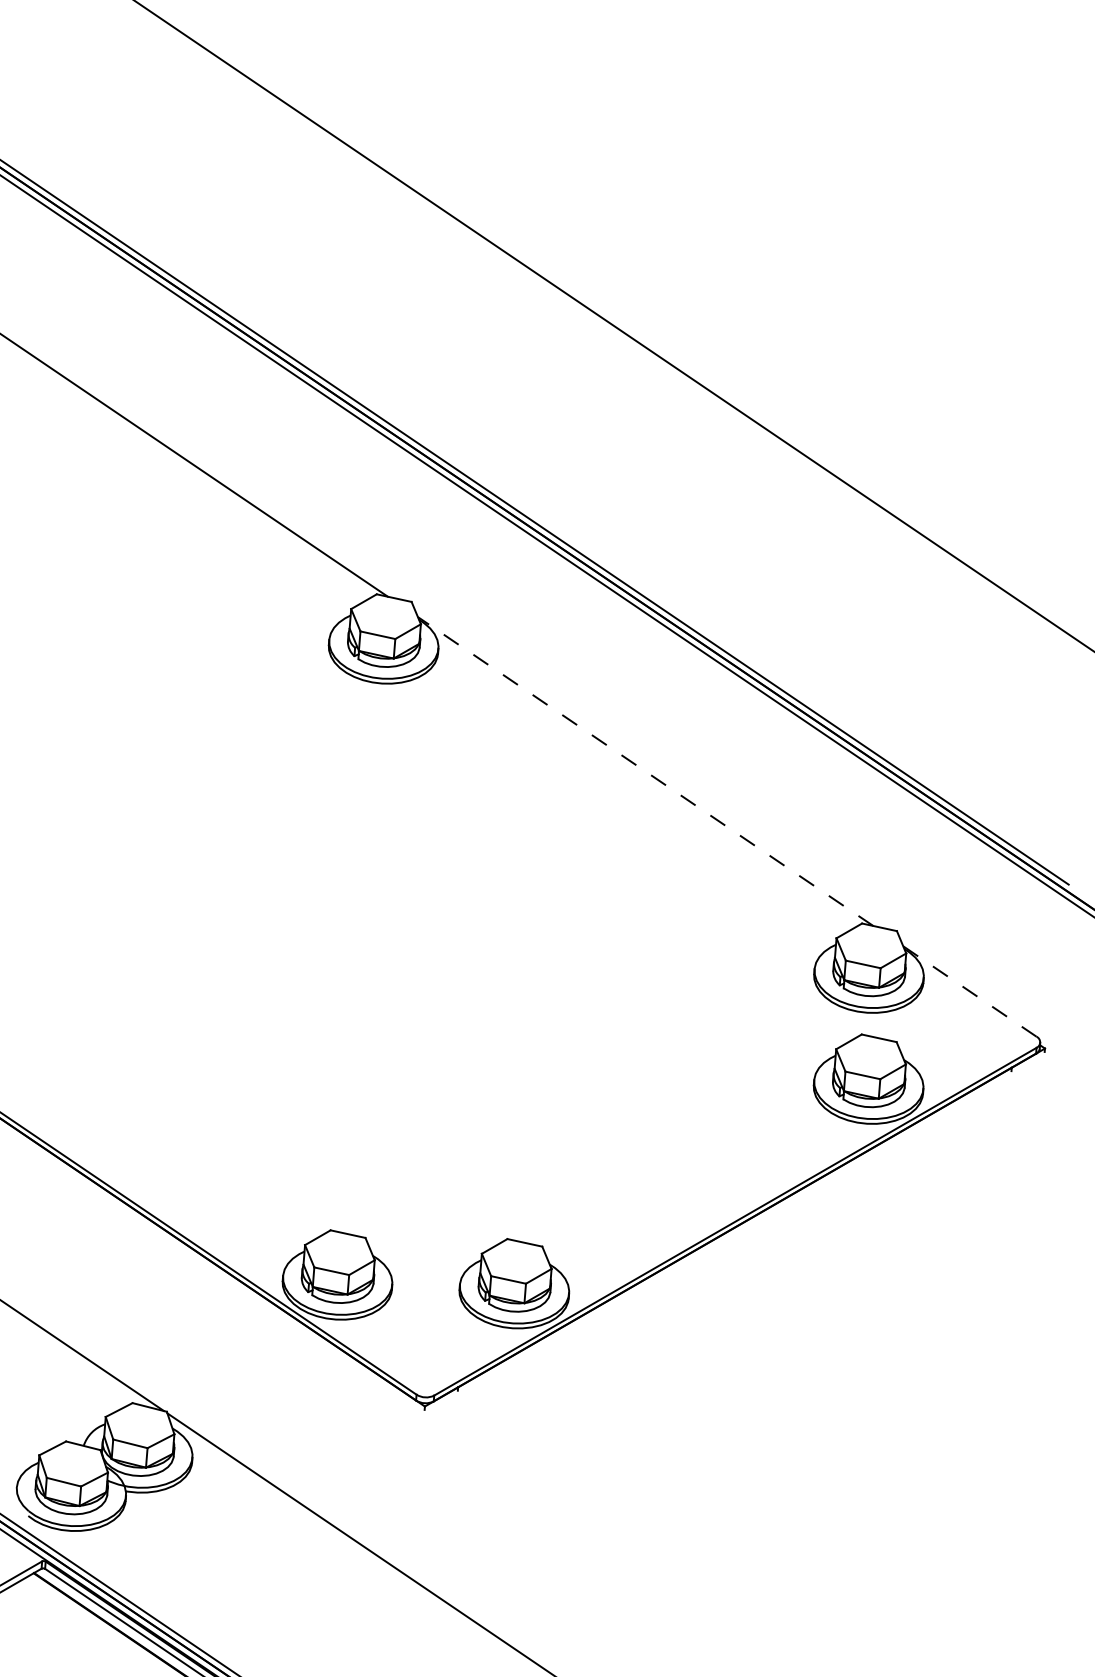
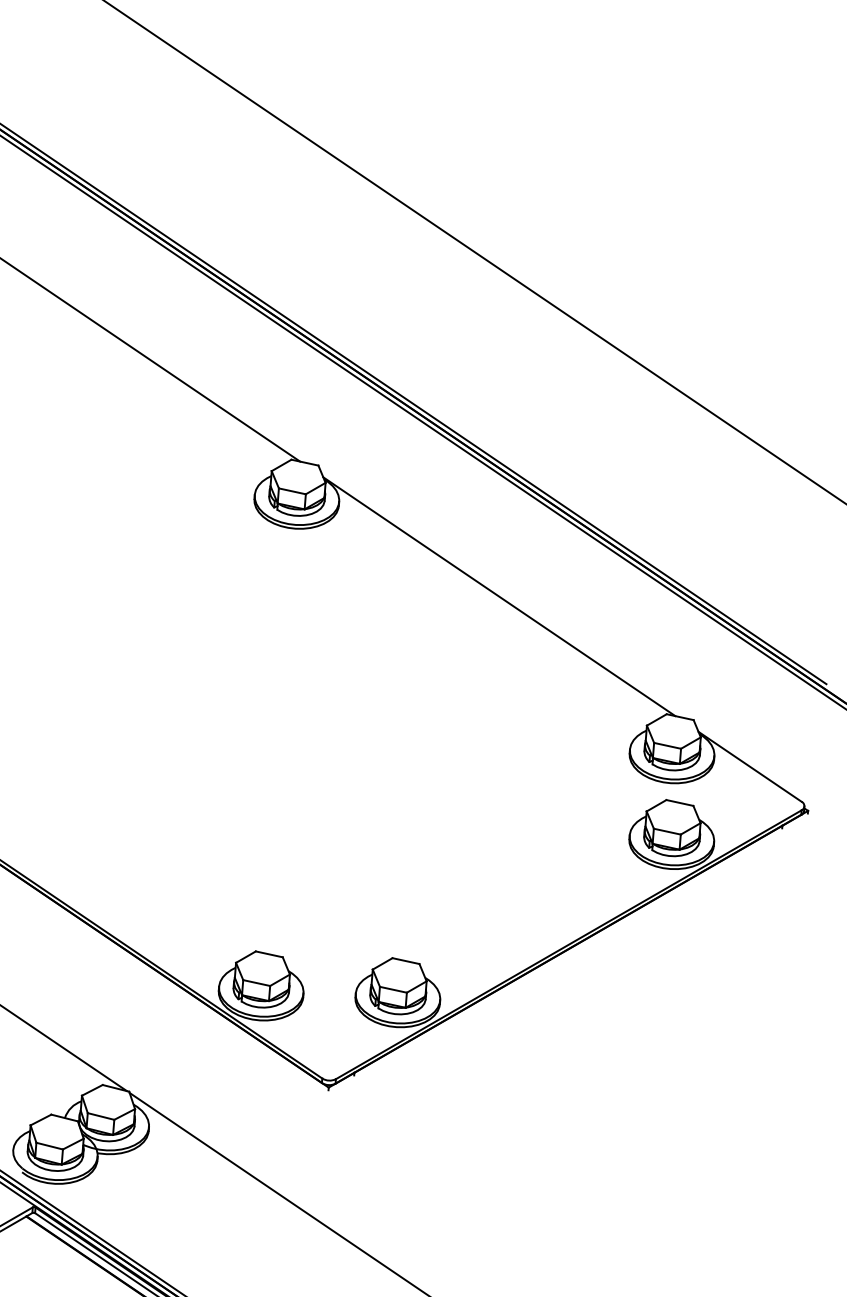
line: (645, 771) -> (499, 596), dashed -> solid
line: (969, 991) -> (749, 766), dashed -> solid

